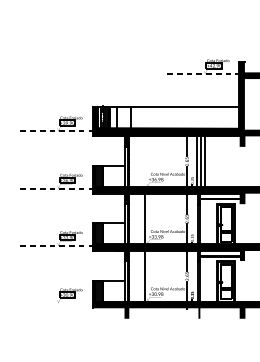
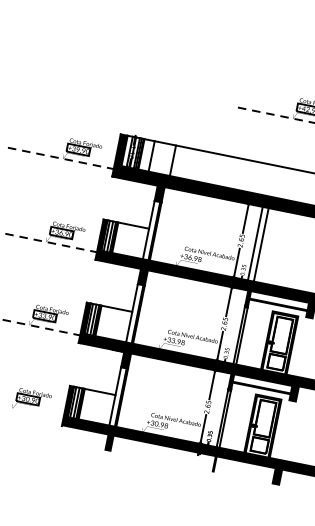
line: (204, 161) -> (266, 245), removed
line: (144, 218) -> (162, 310), removed
line: (144, 275) -> (146, 393), removed

